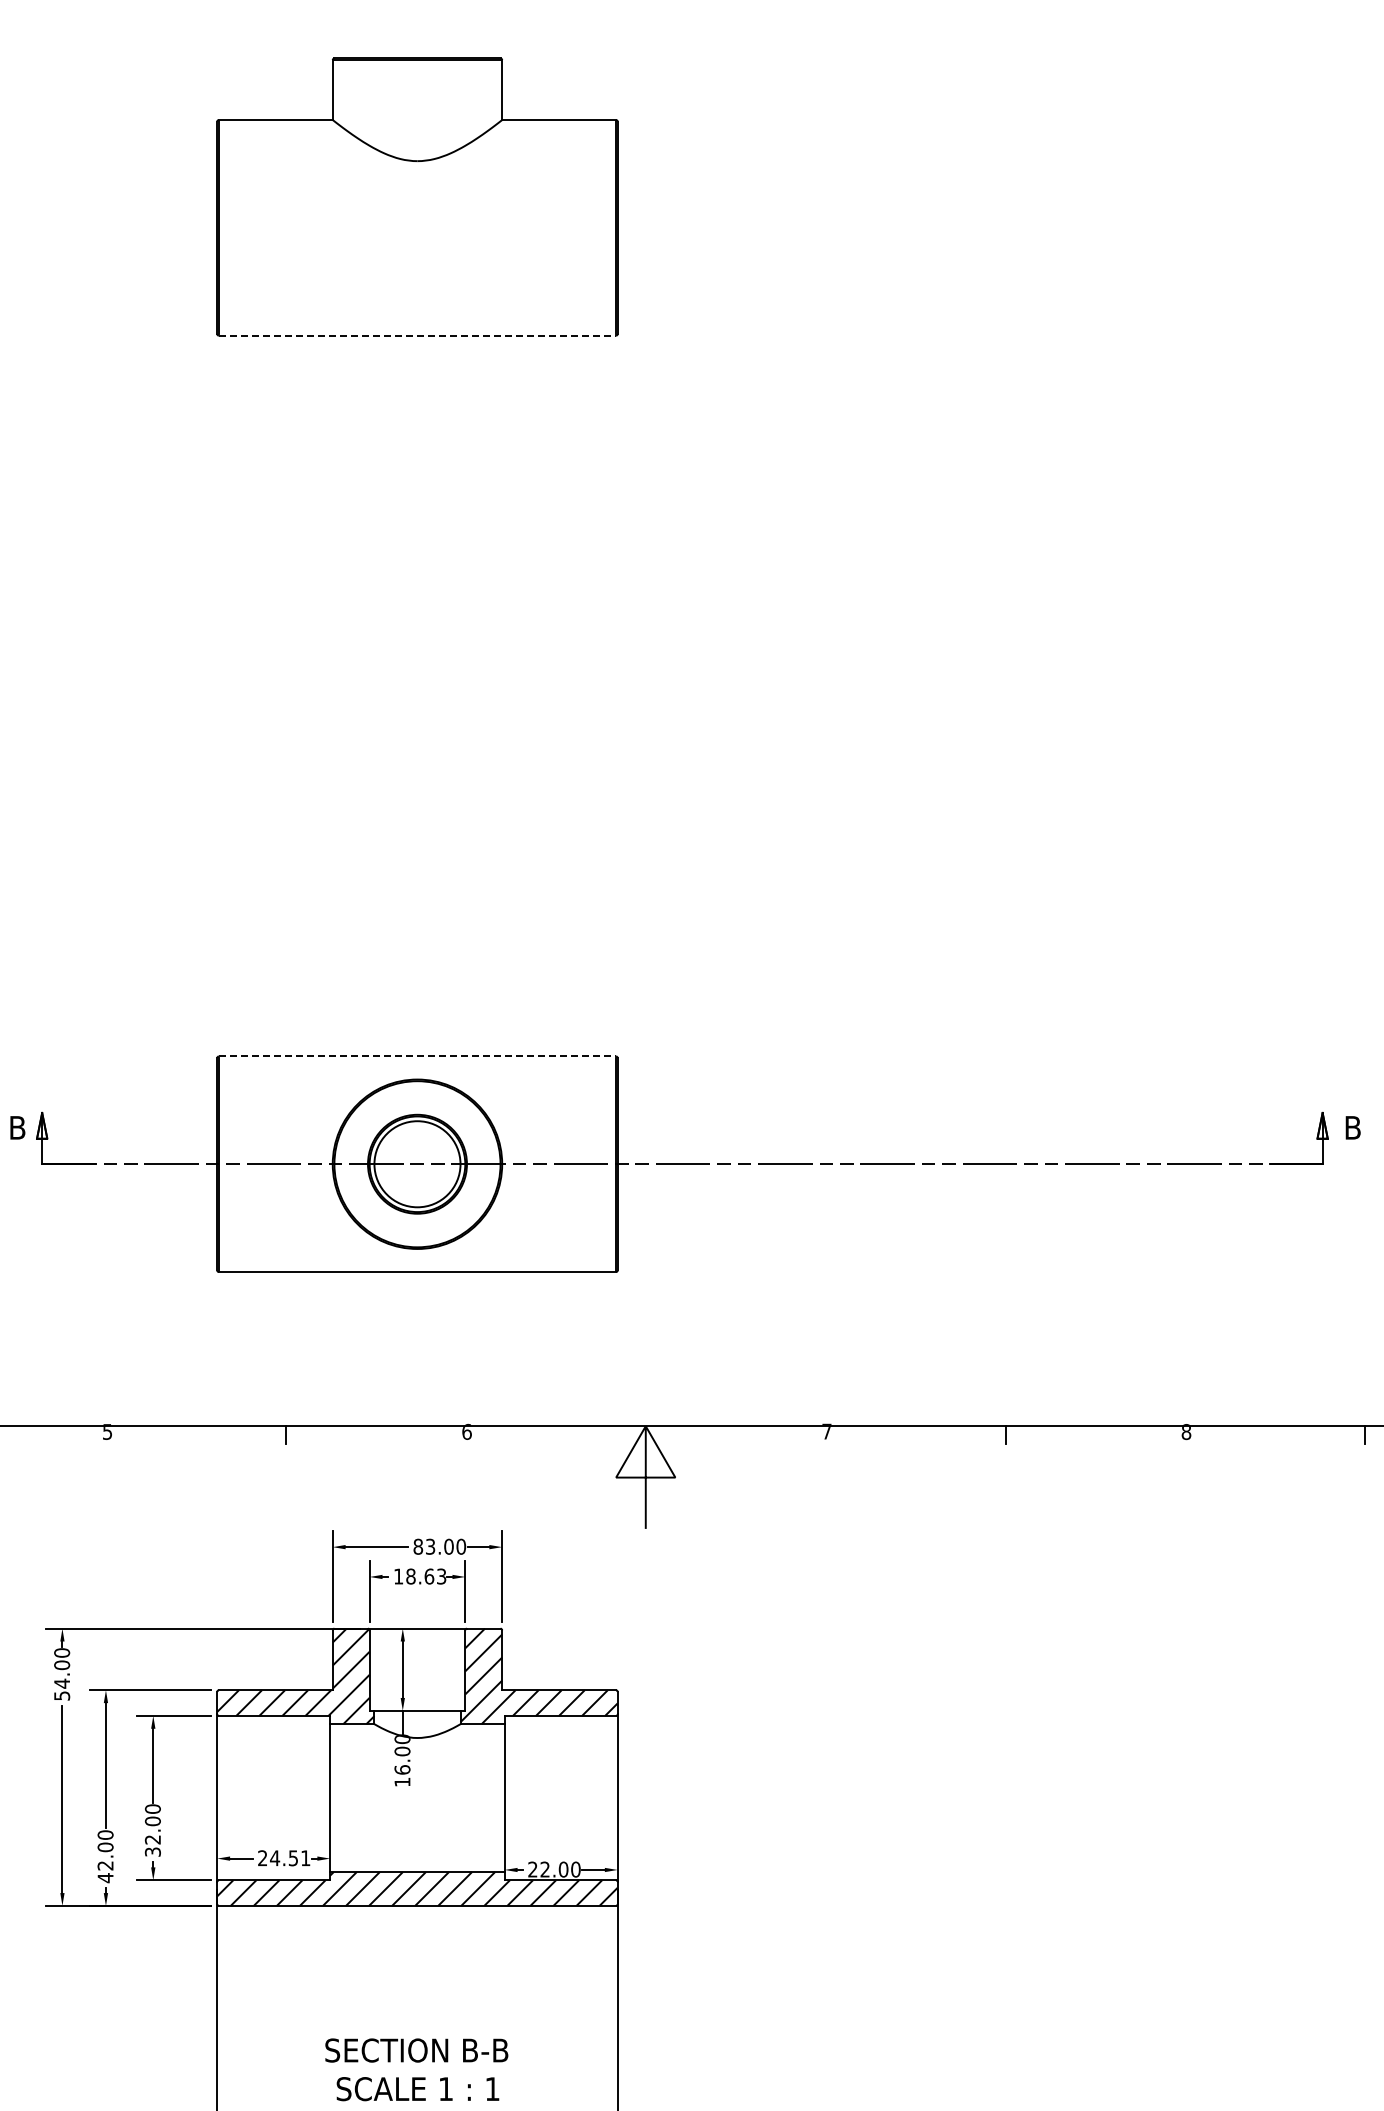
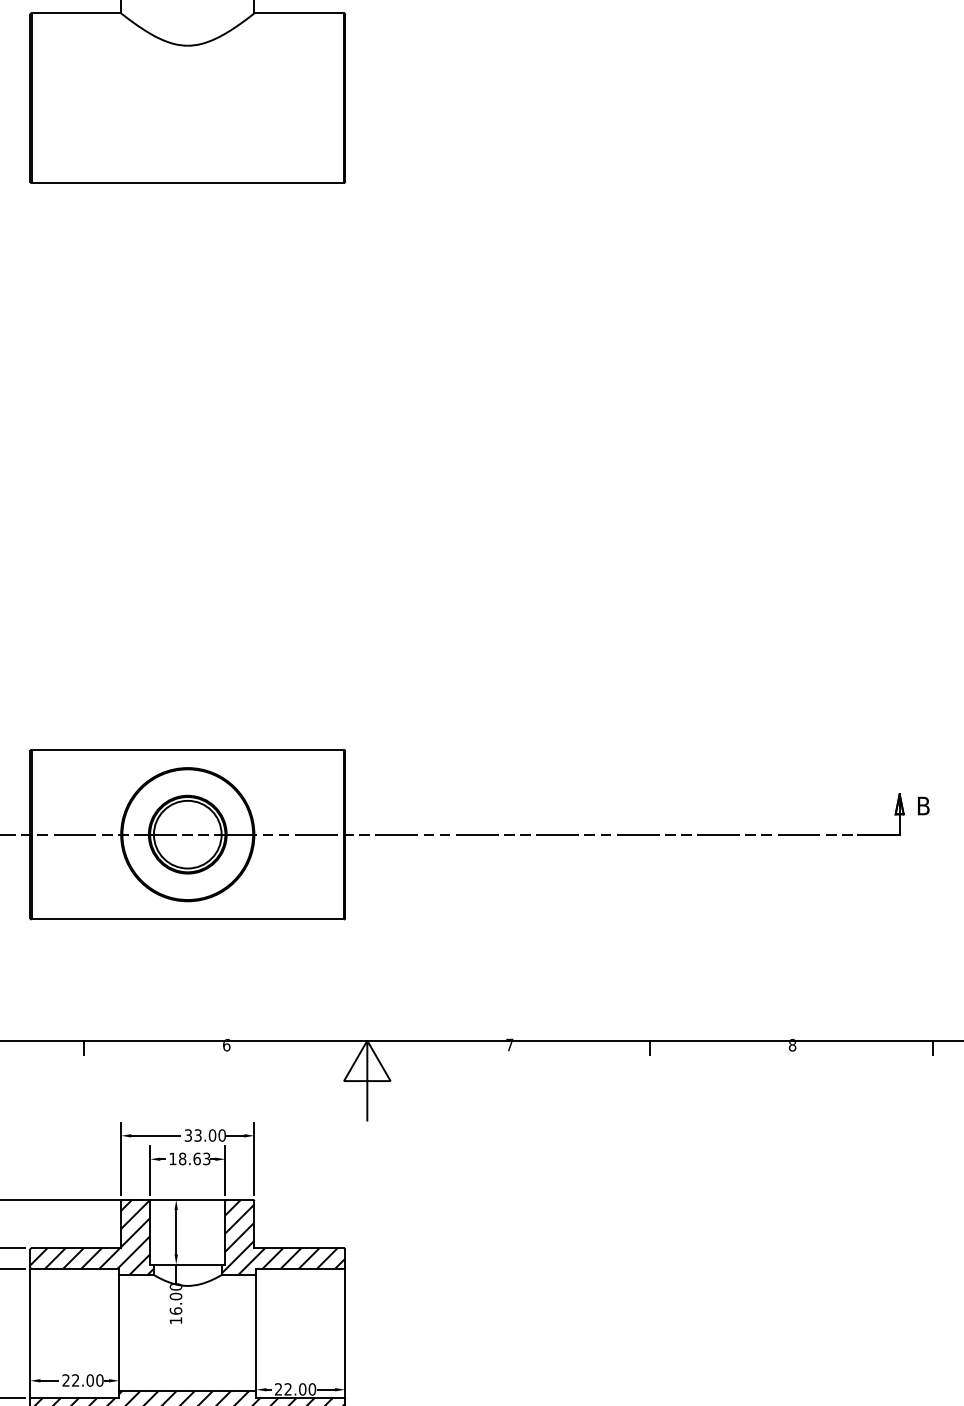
line: (417, 335) -> (187, 182), dashed -> solid
line: (417, 1056) -> (187, 749), dashed -> solid
text: (418, 1546) -> (188, 1135), 83.00 -> 33.00
text: (290, 1858) -> (87, 1380), 24.51 -> 22.00

